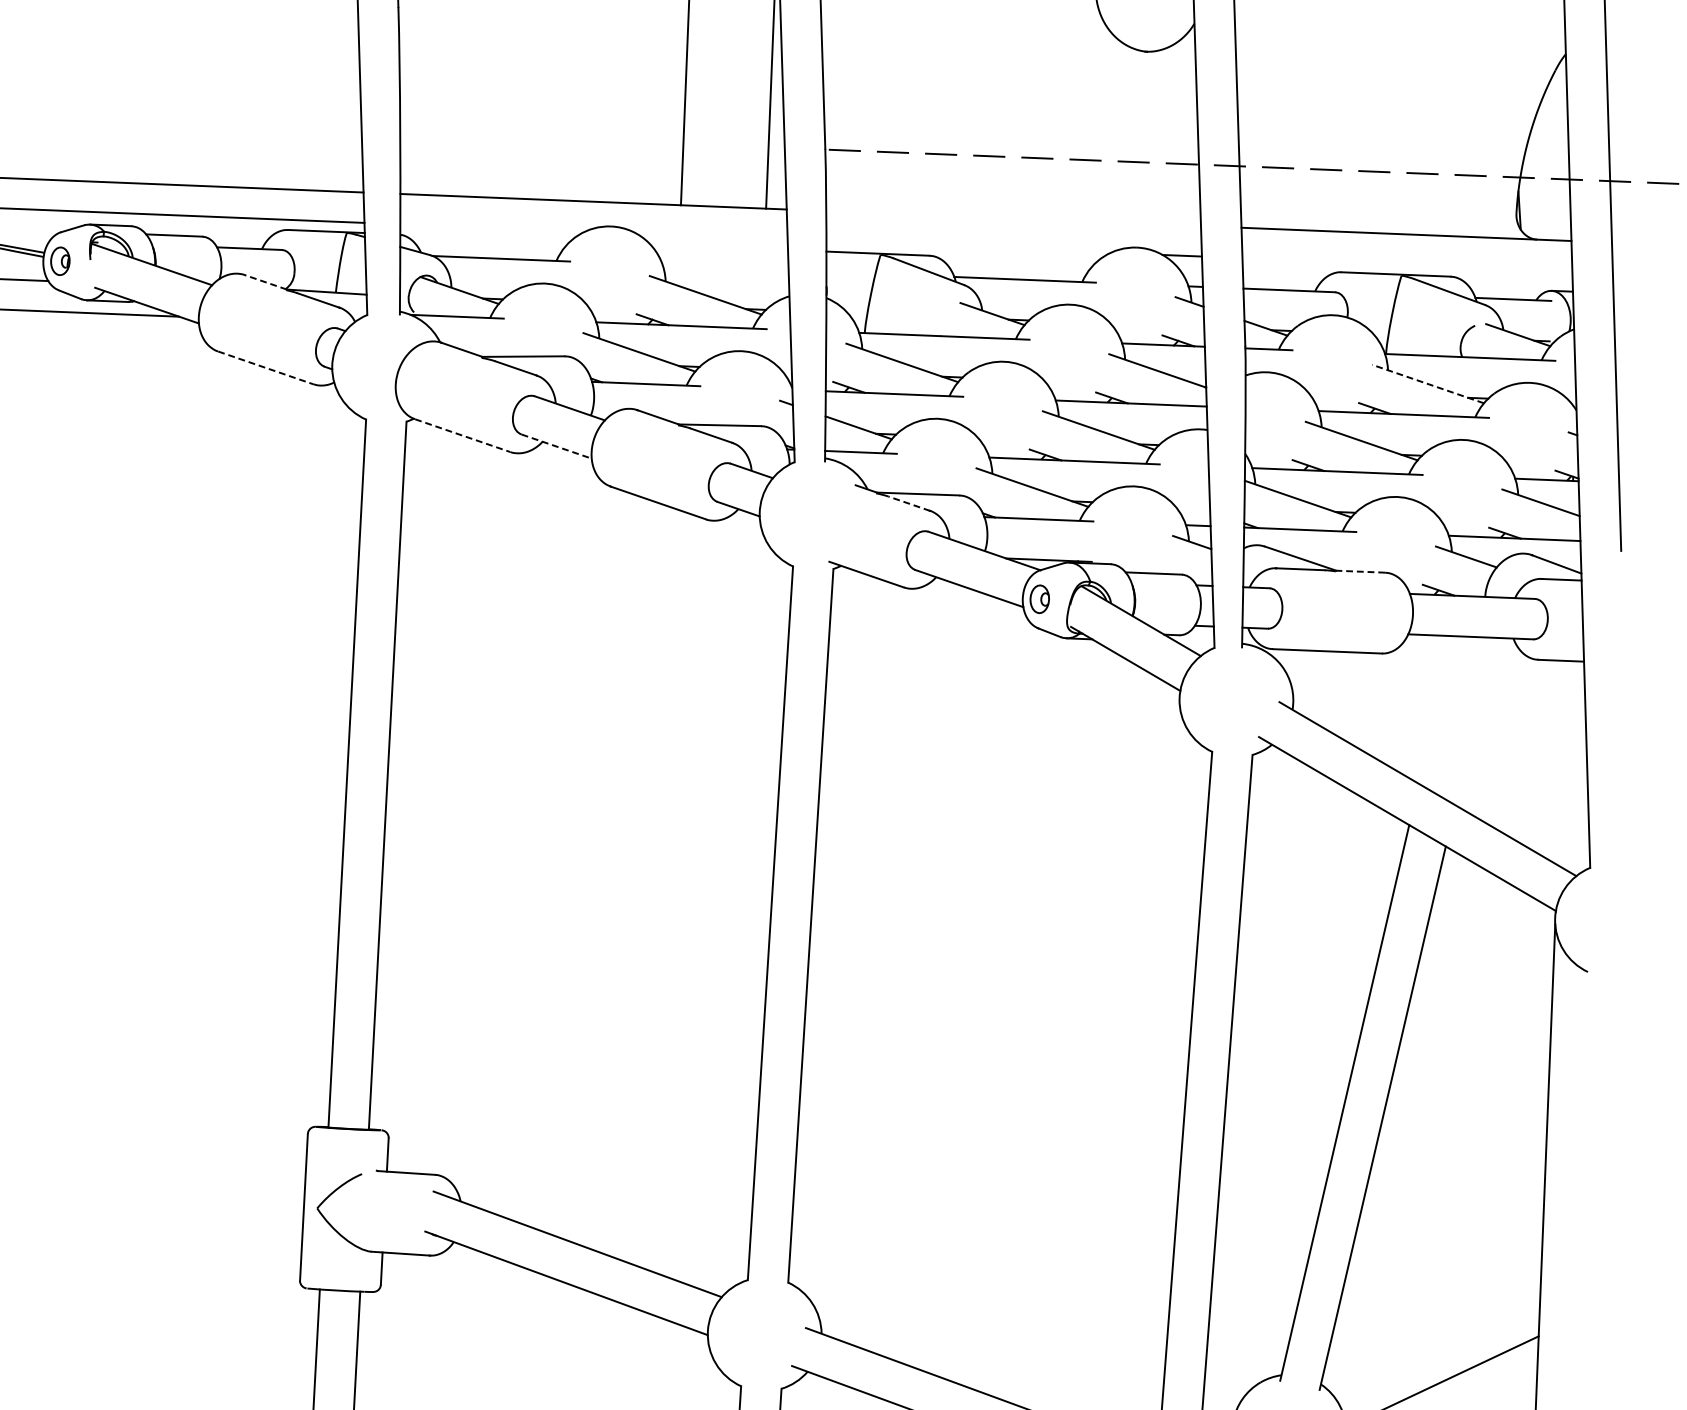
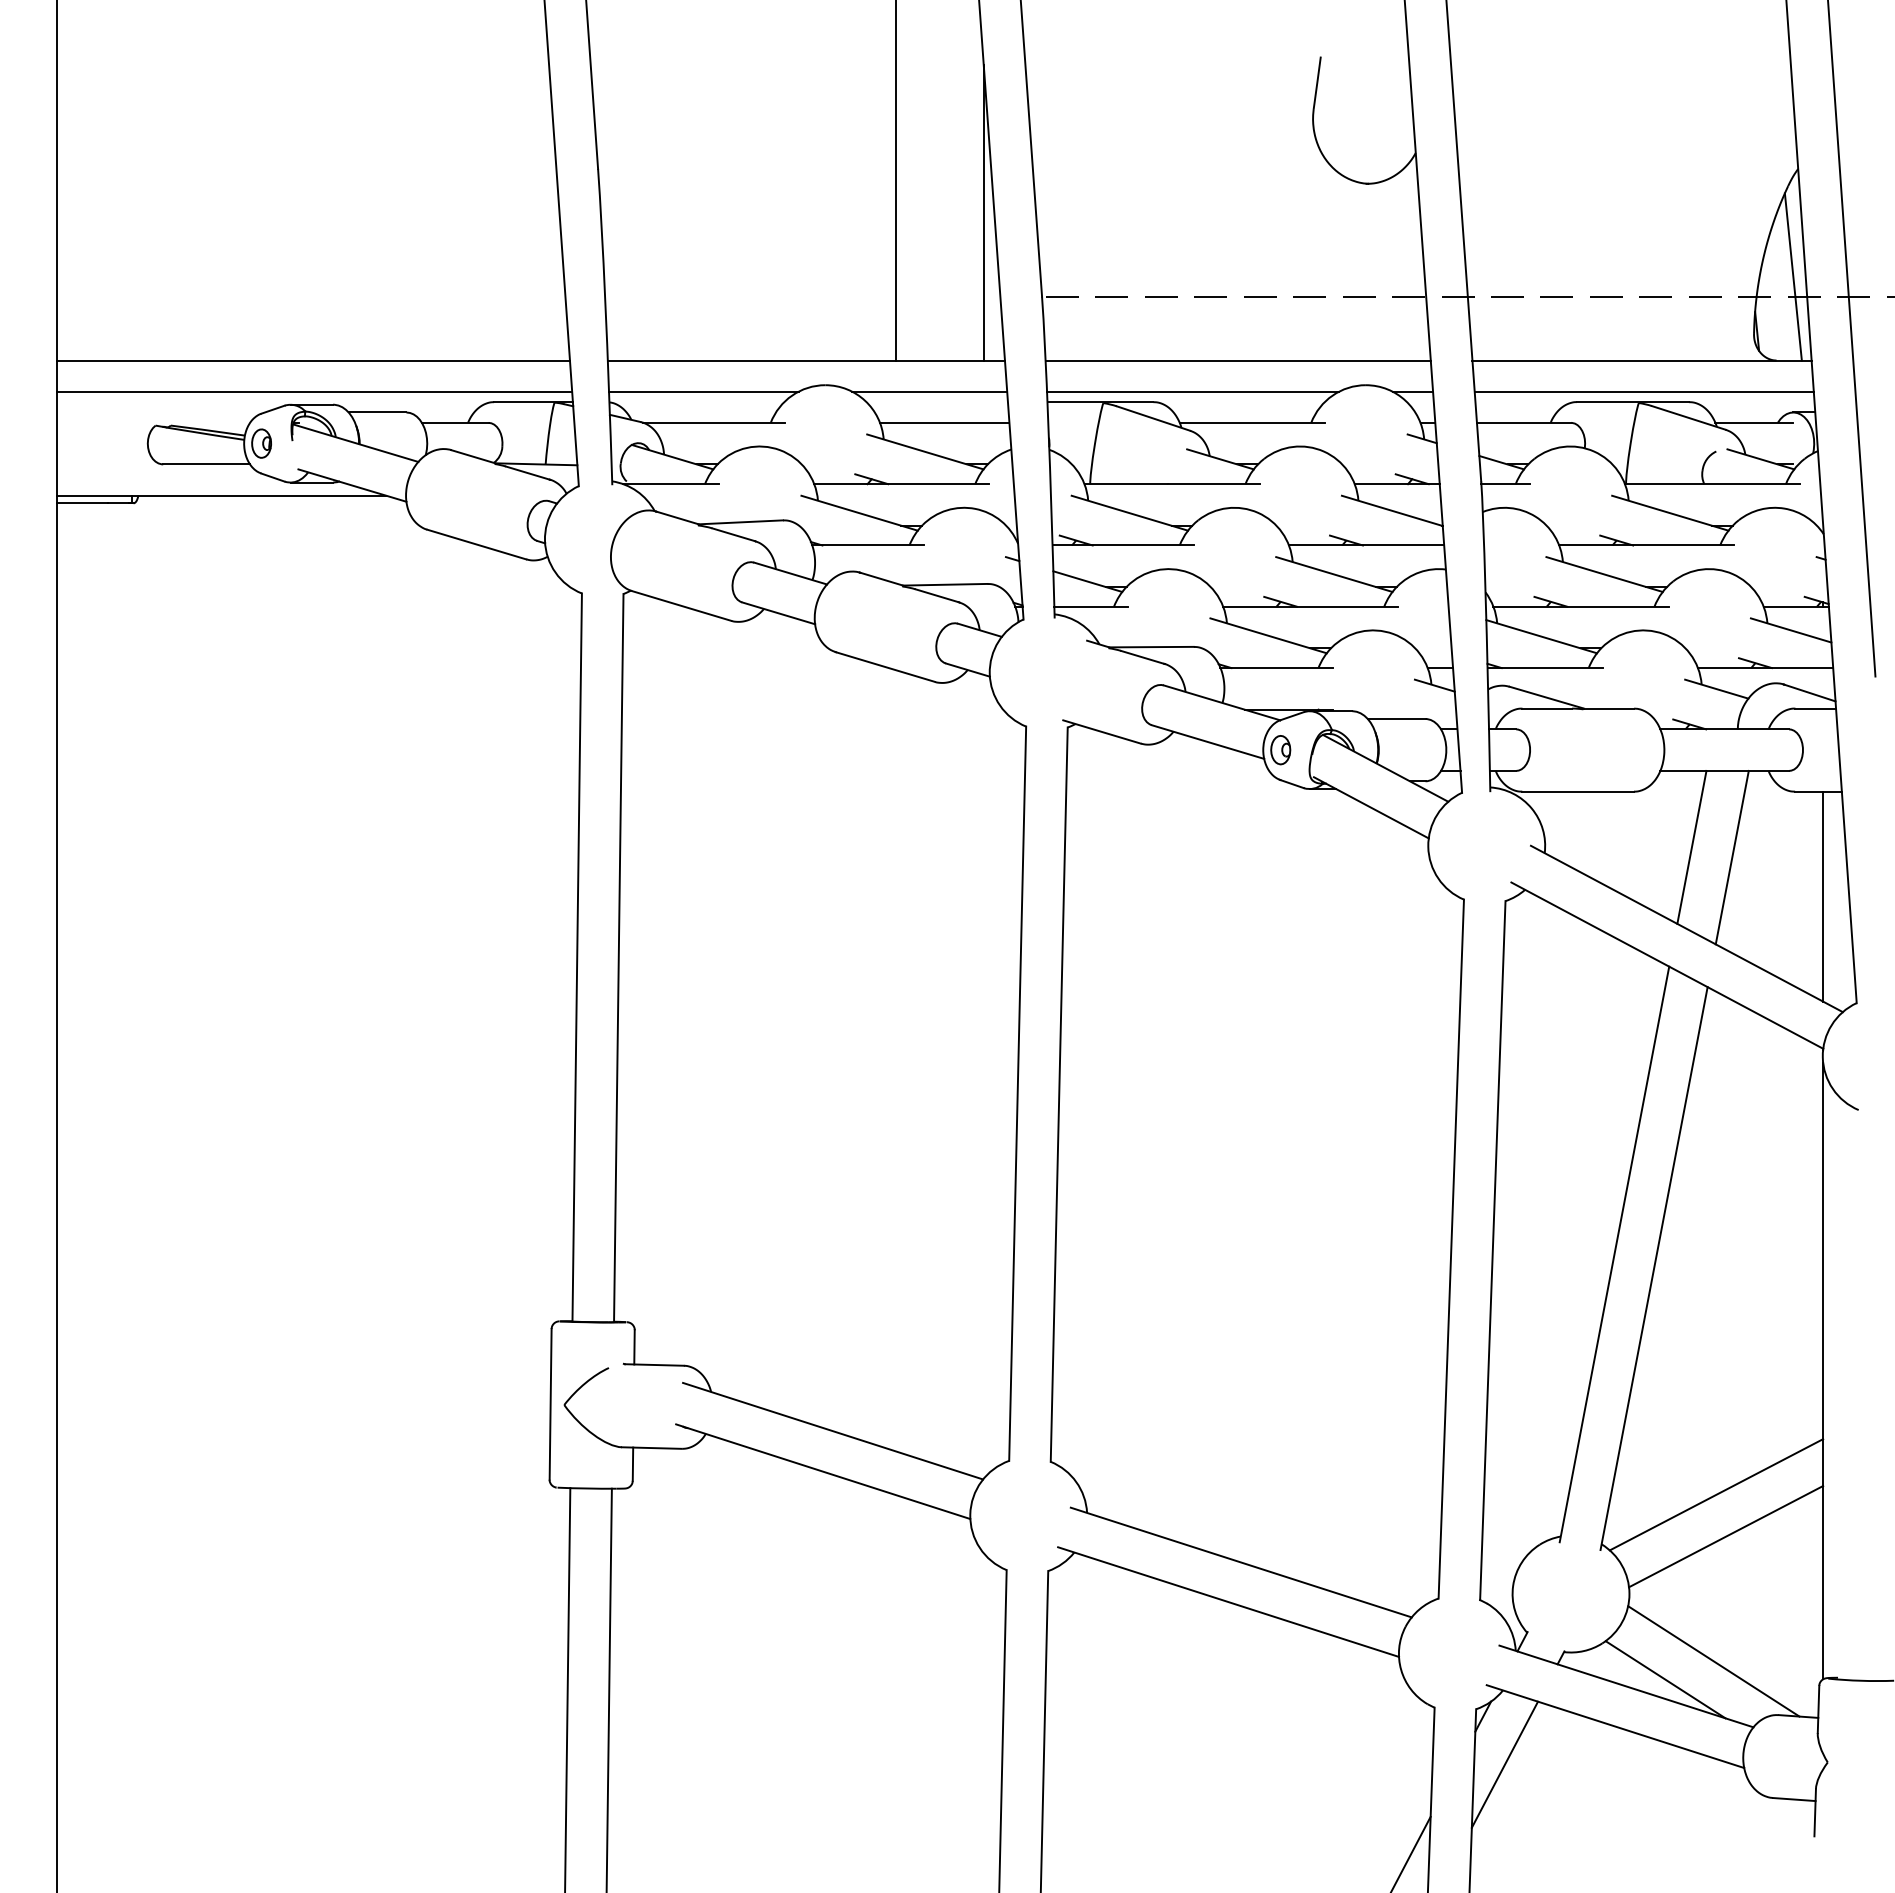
line: (1556, 158) -> (1792, 276), added
line: (1012, 218) -> (1237, 360), added
line: (492, 227) -> (703, 391), added
line: (712, 236) -> (929, 391), added
line: (968, 246) -> (1193, 391), added
line: (1406, 264) -> (1643, 391), added
line: (725, 267) -> (944, 422), added
line: (265, 282) -> (473, 456), dashed -> solid
line: (265, 367) -> (476, 544), dashed -> solid
line: (1428, 384) -> (1670, 513), dashed -> solid
line: (462, 435) -> (681, 605), dashed -> solid
line: (557, 446) -> (779, 613), dashed -> solid
line: (908, 503) -> (1142, 657), dashed -> solid
line: (1360, 571) -> (1608, 708), dashed -> solid
line: (1435, 709) -> (1691, 846), added
line: (1474, 721) -> (1731, 857), added
line: (1562, 762) -> (1823, 896), added
line: (1434, 1340) -> (1716, 1494), added

